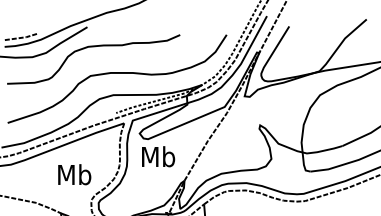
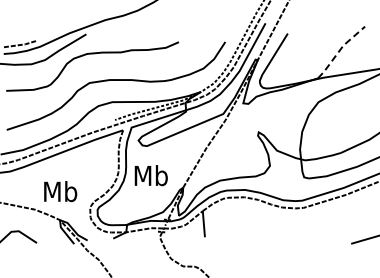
line: (341, 44) -> (339, 51), solid -> dashed
text: (157, 156) -> (150, 175), moved
text: (74, 174) -> (60, 191), moved

